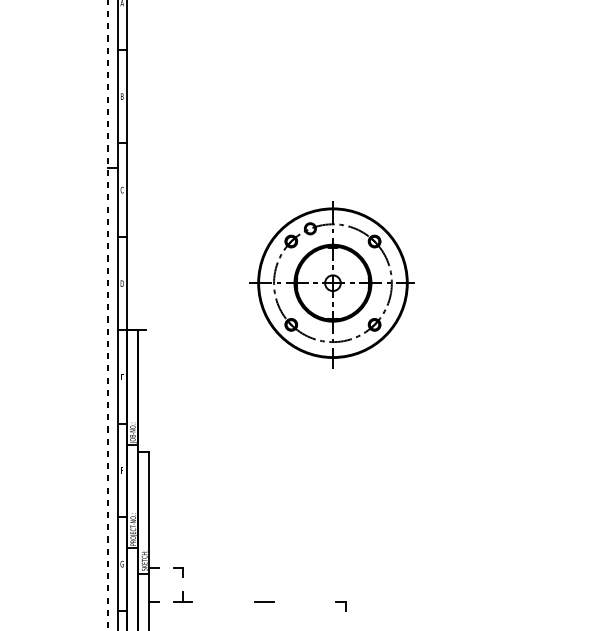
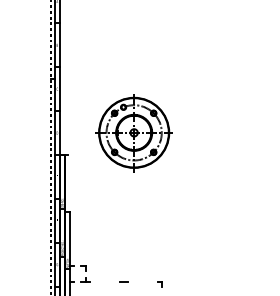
part: (331, 284) -> (133, 133), moved

